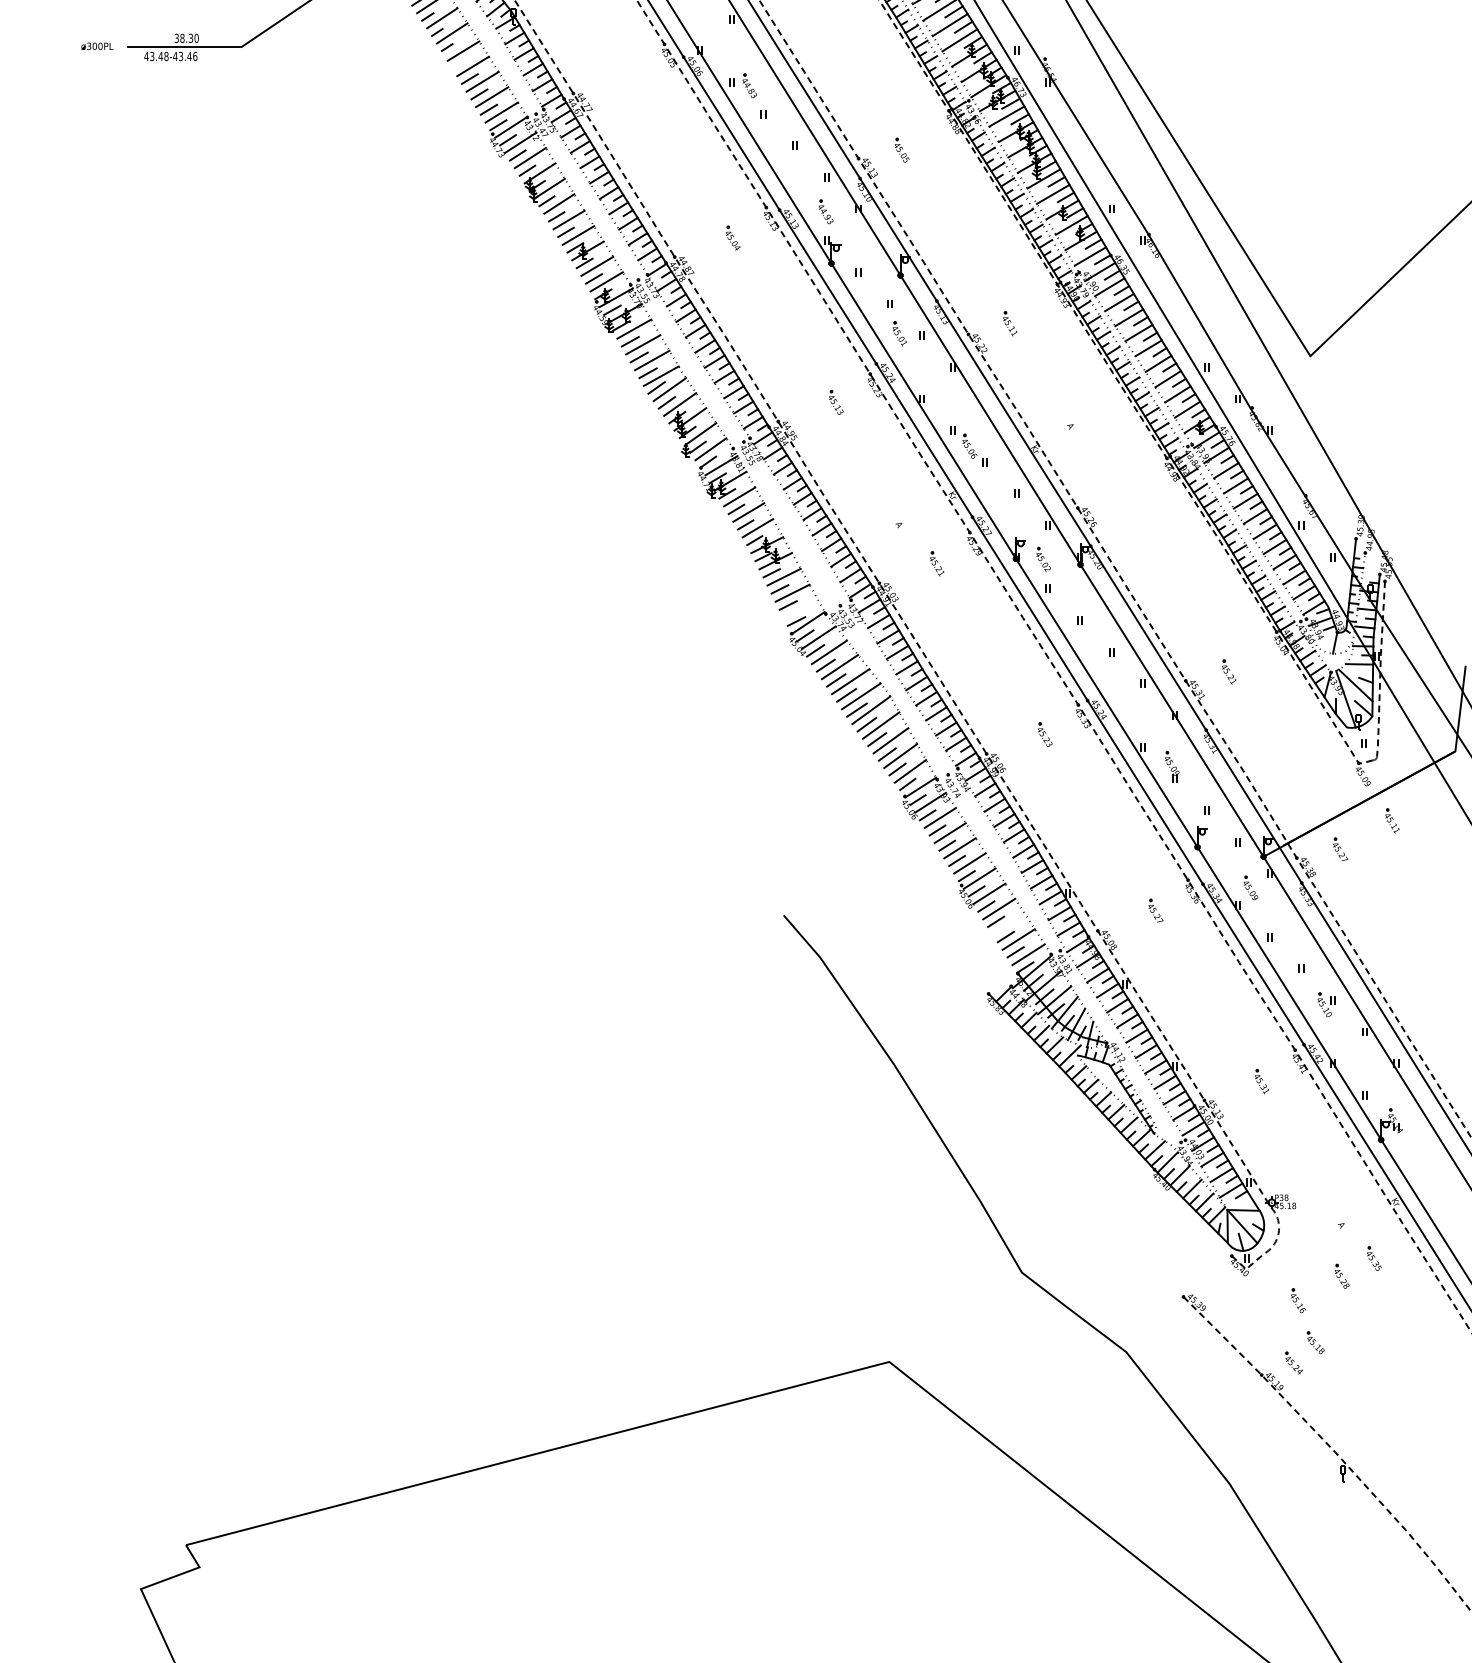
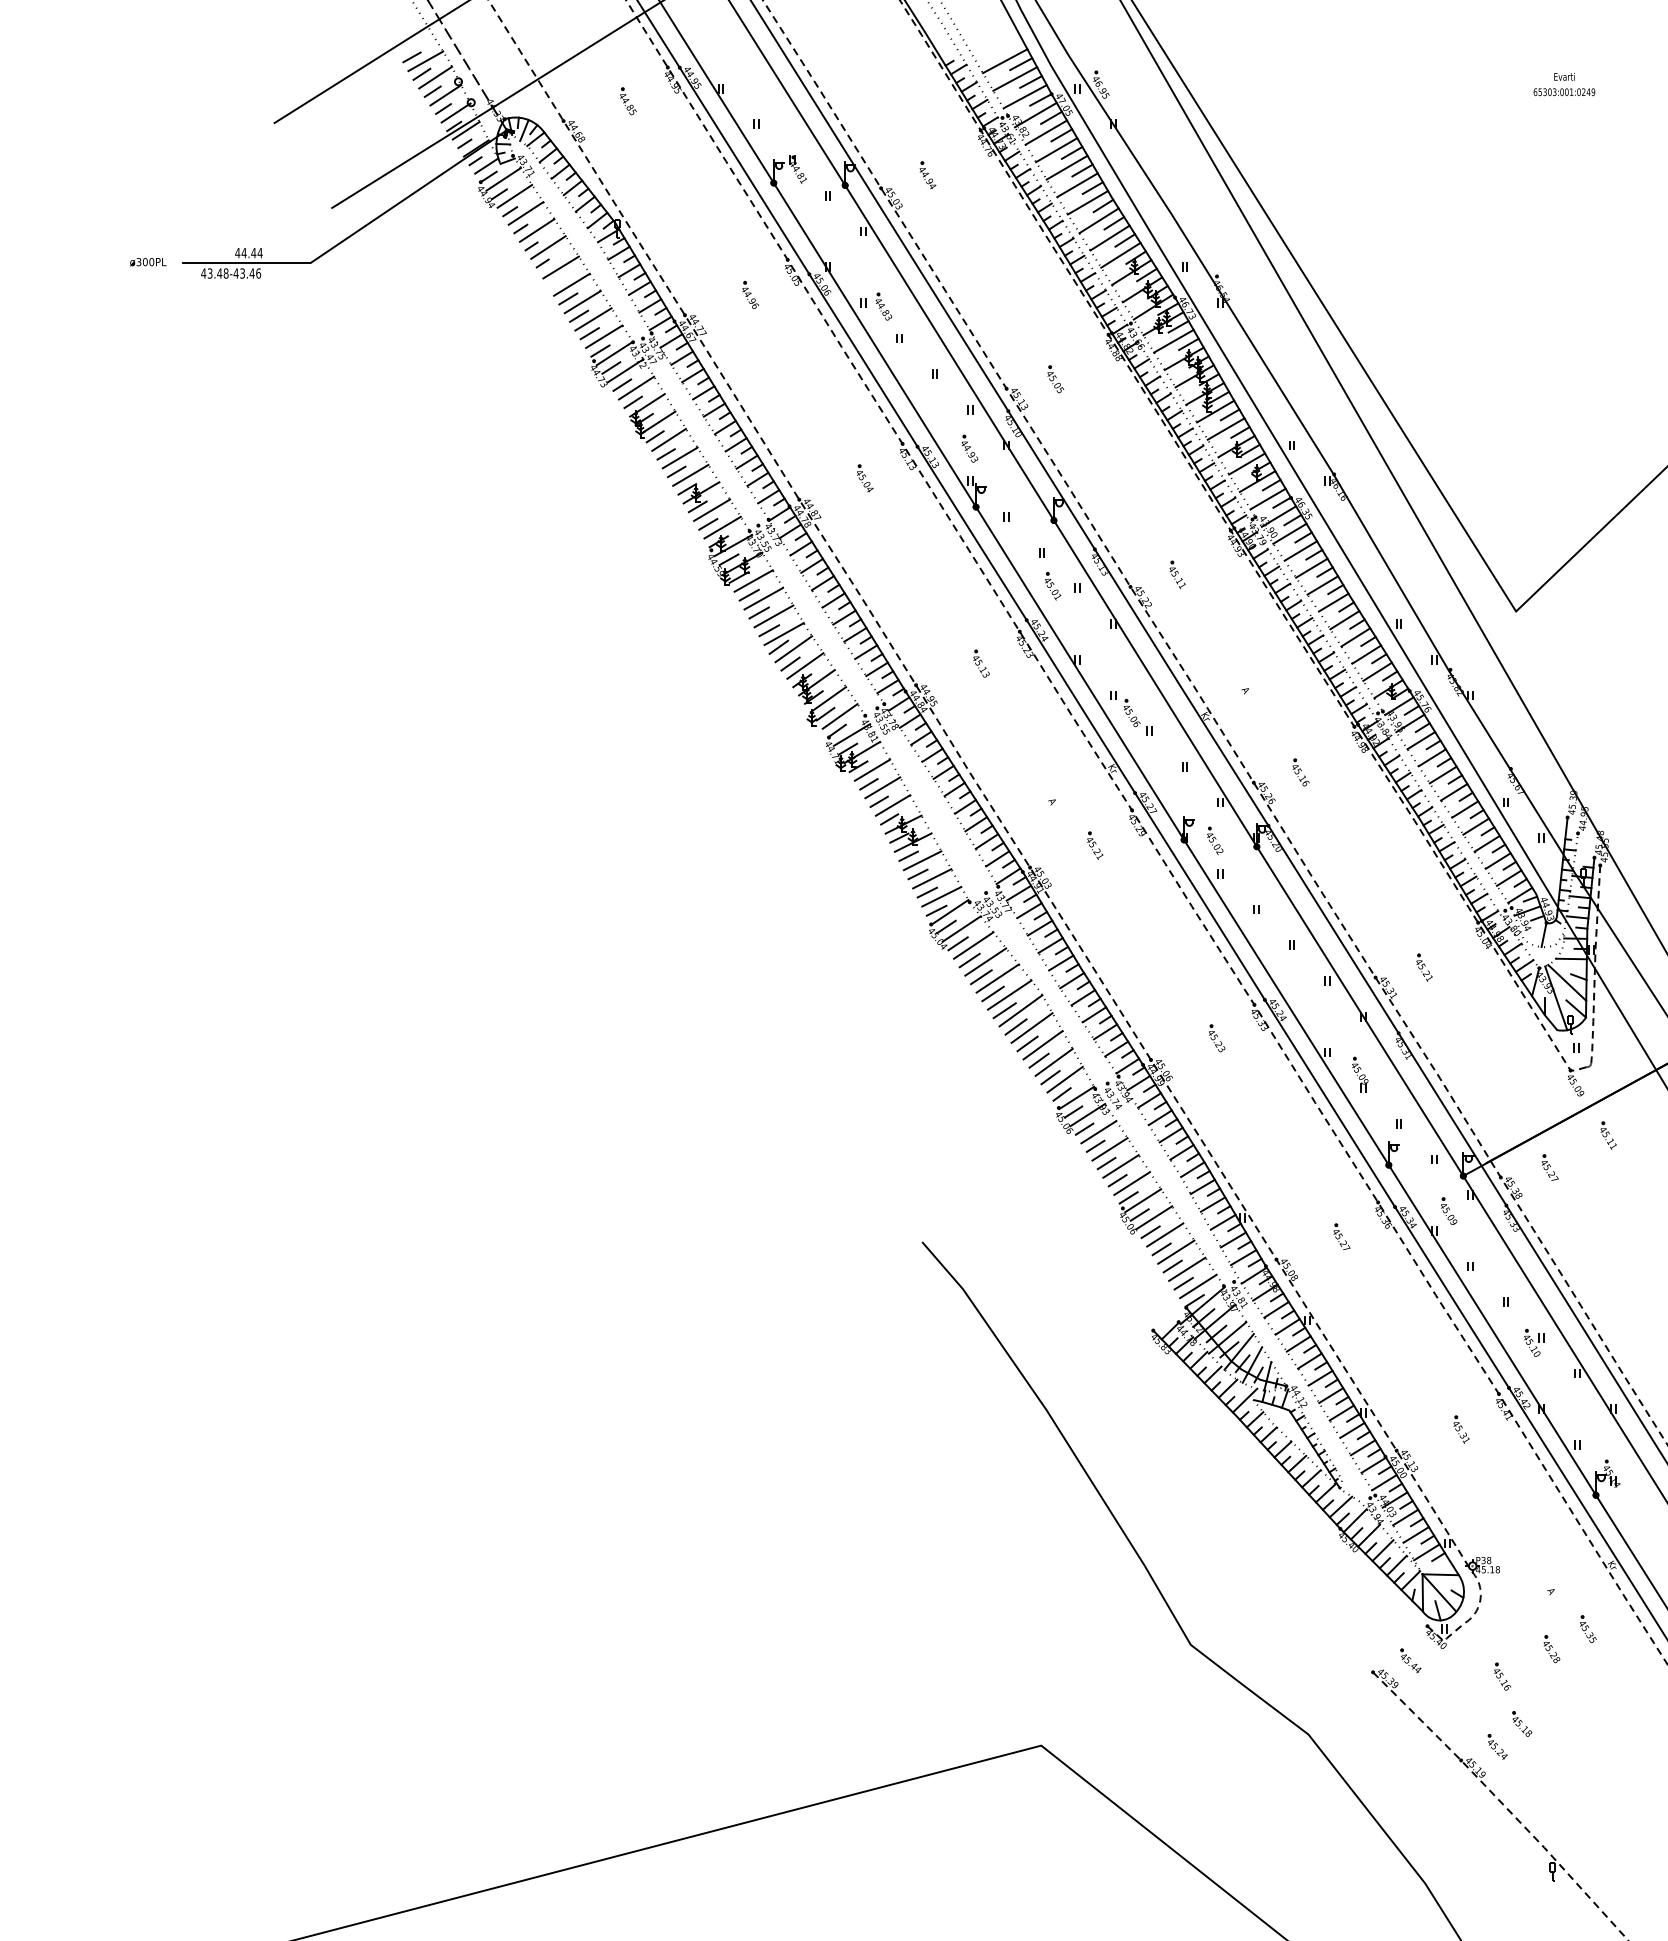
text: (186, 37) -> (248, 252), 38.30 -> 44.44
part: (631, 75) -> (750, 294), added
part: (1119, 498) -> (1300, 772), added
line: (800, 608) -> (941, 896), added
line: (1009, 923) -> (1176, 1251), added
part: (1216, 1286) -> (1410, 1660), added

